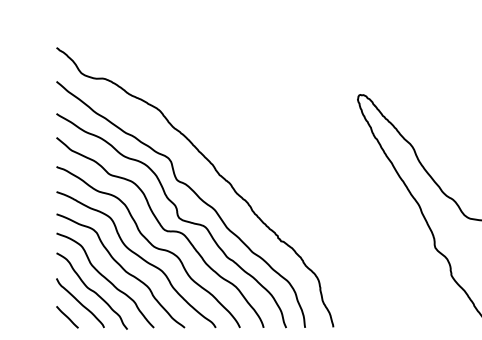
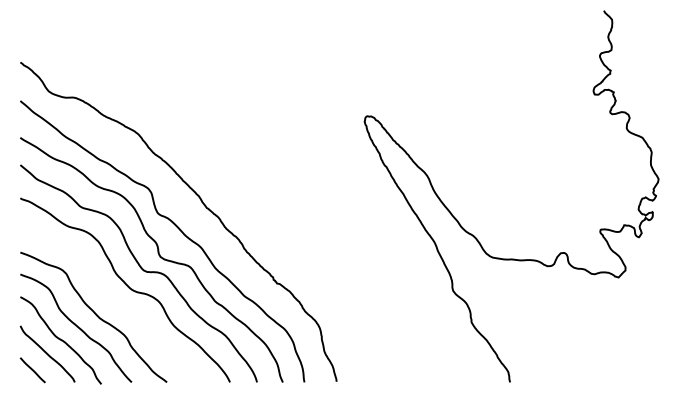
curve: (137, 256) -> (112, 300), removed

